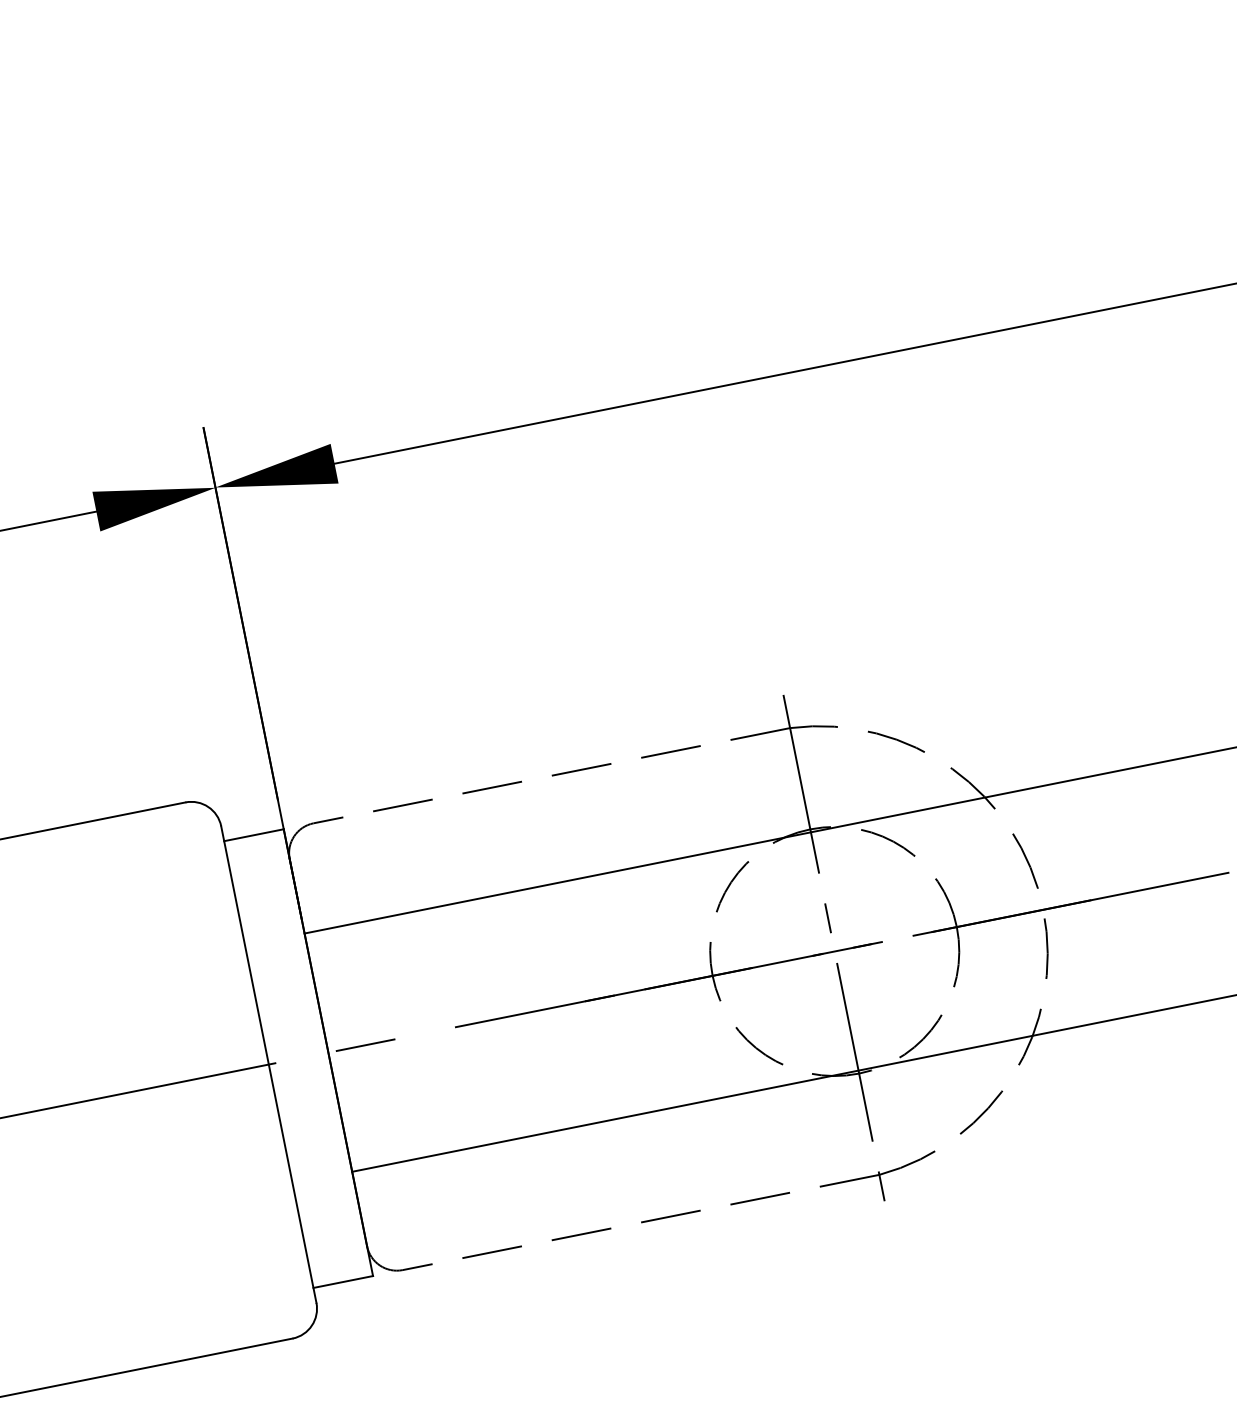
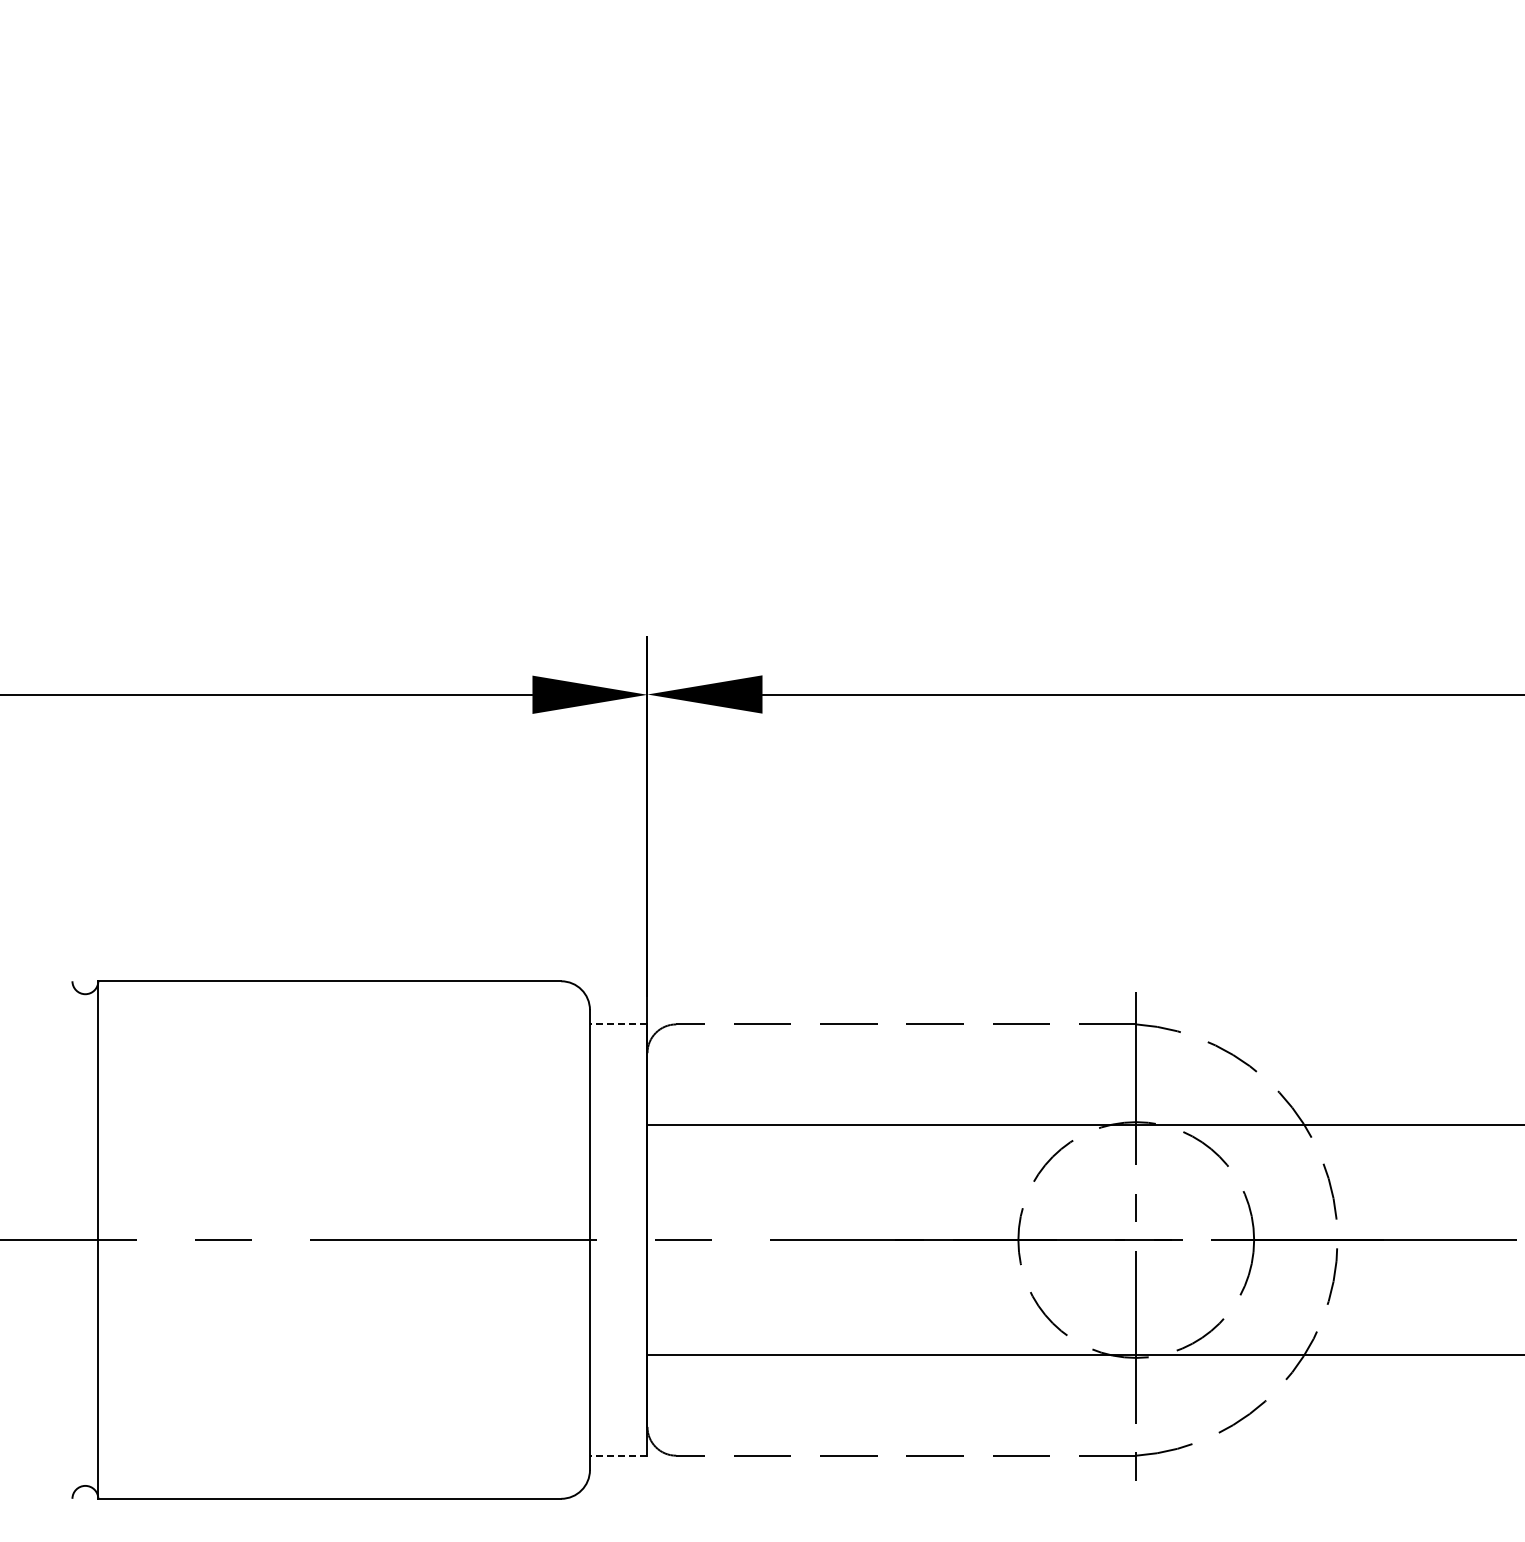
line: (253, 835) -> (618, 1024), solid -> dashed
line: (342, 1281) -> (618, 1455), solid -> dashed

